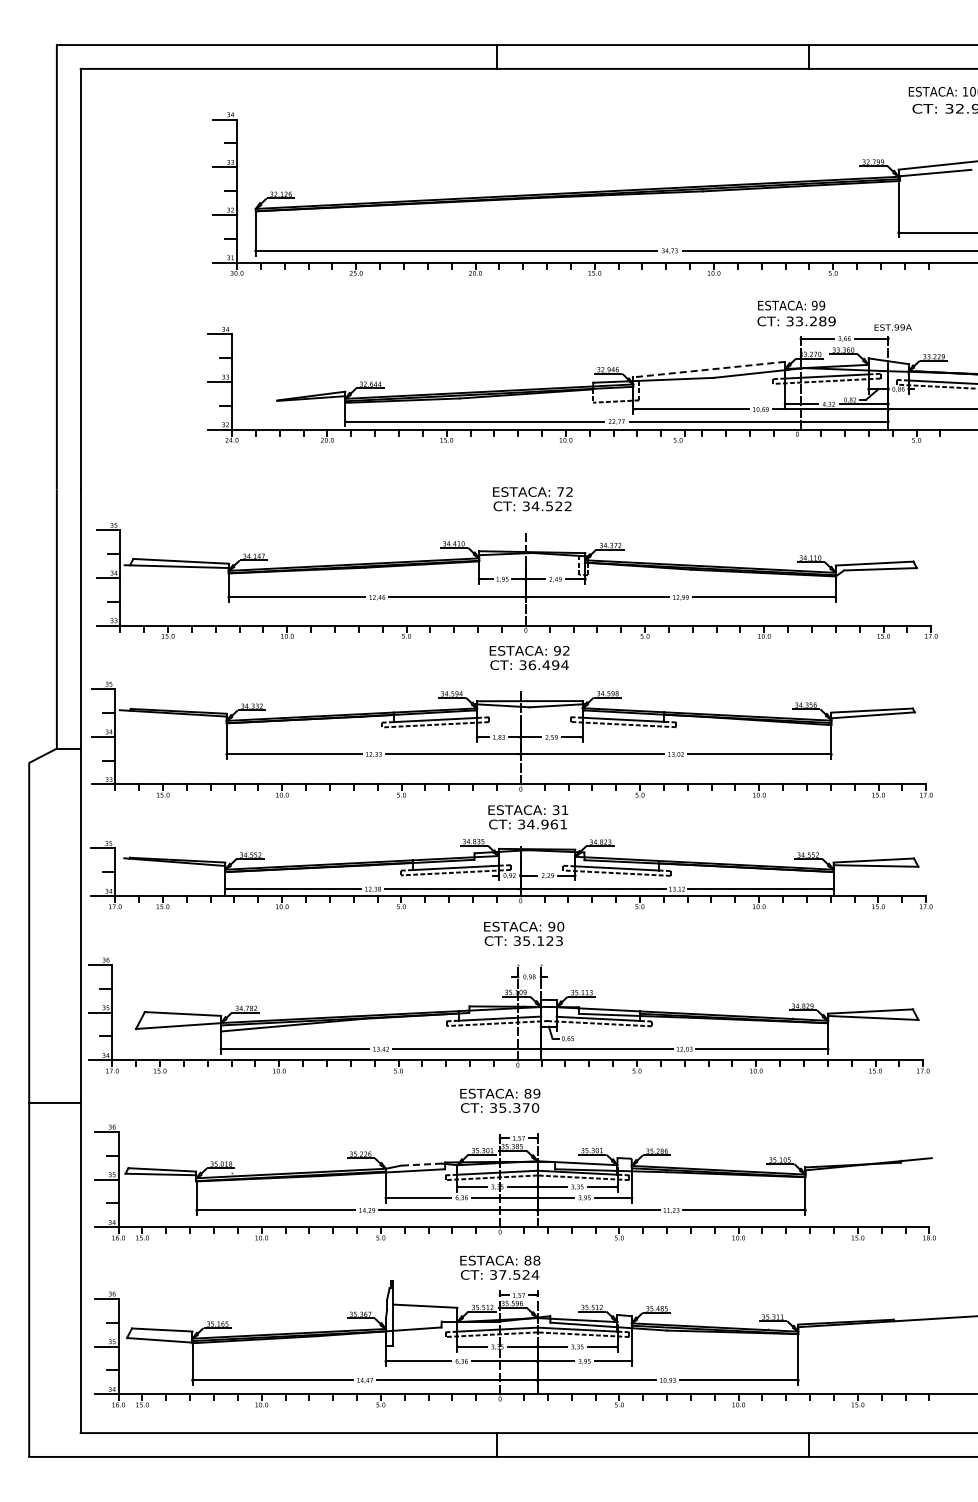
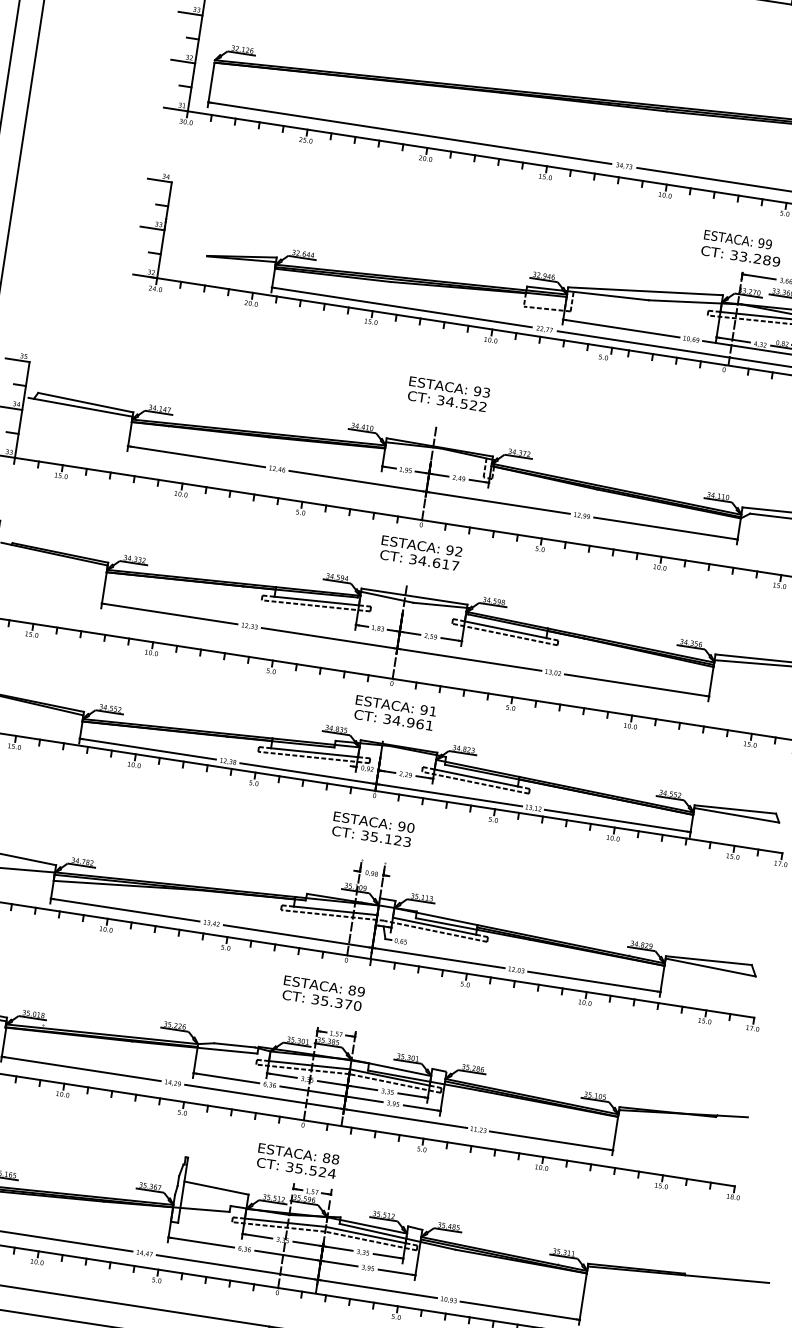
line: (708, 369) -> (644, 291), dashed -> solid
text: (564, 491) -> (481, 391), 72 -> 93
text: (548, 665) -> (438, 563), 36.494 -> 34.617
text: (555, 809) -> (423, 709), 31 -> 91
line: (421, 1164) -> (234, 1045), dashed -> solid
text: (502, 1274) -> (298, 1168), 37.524 -> 35.524

